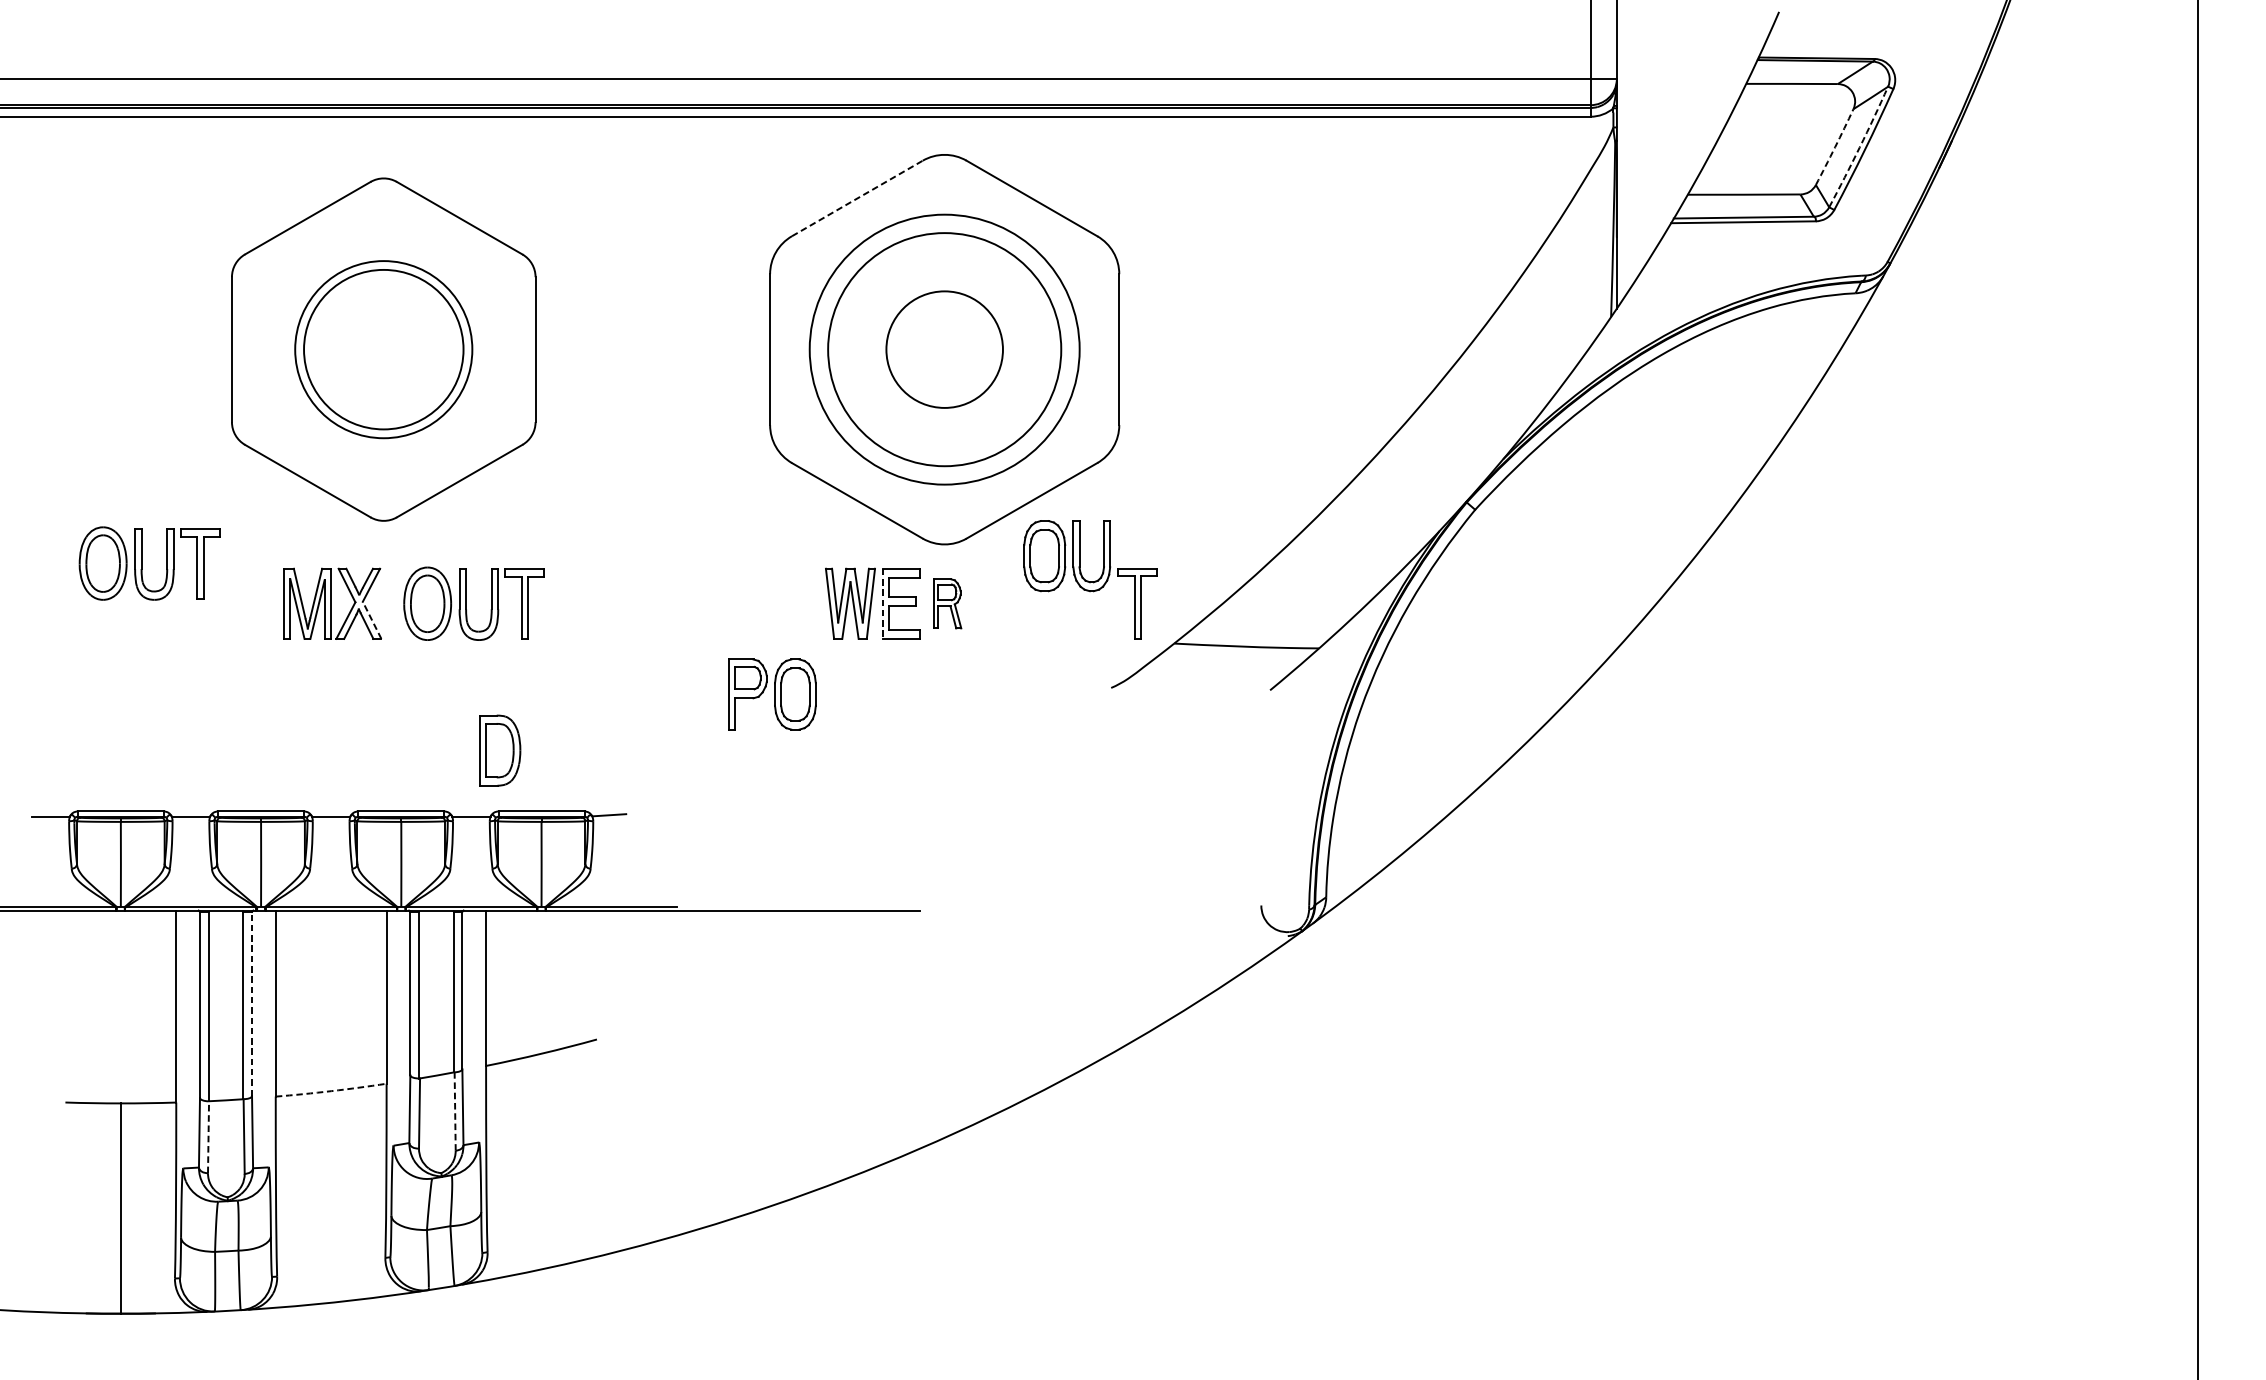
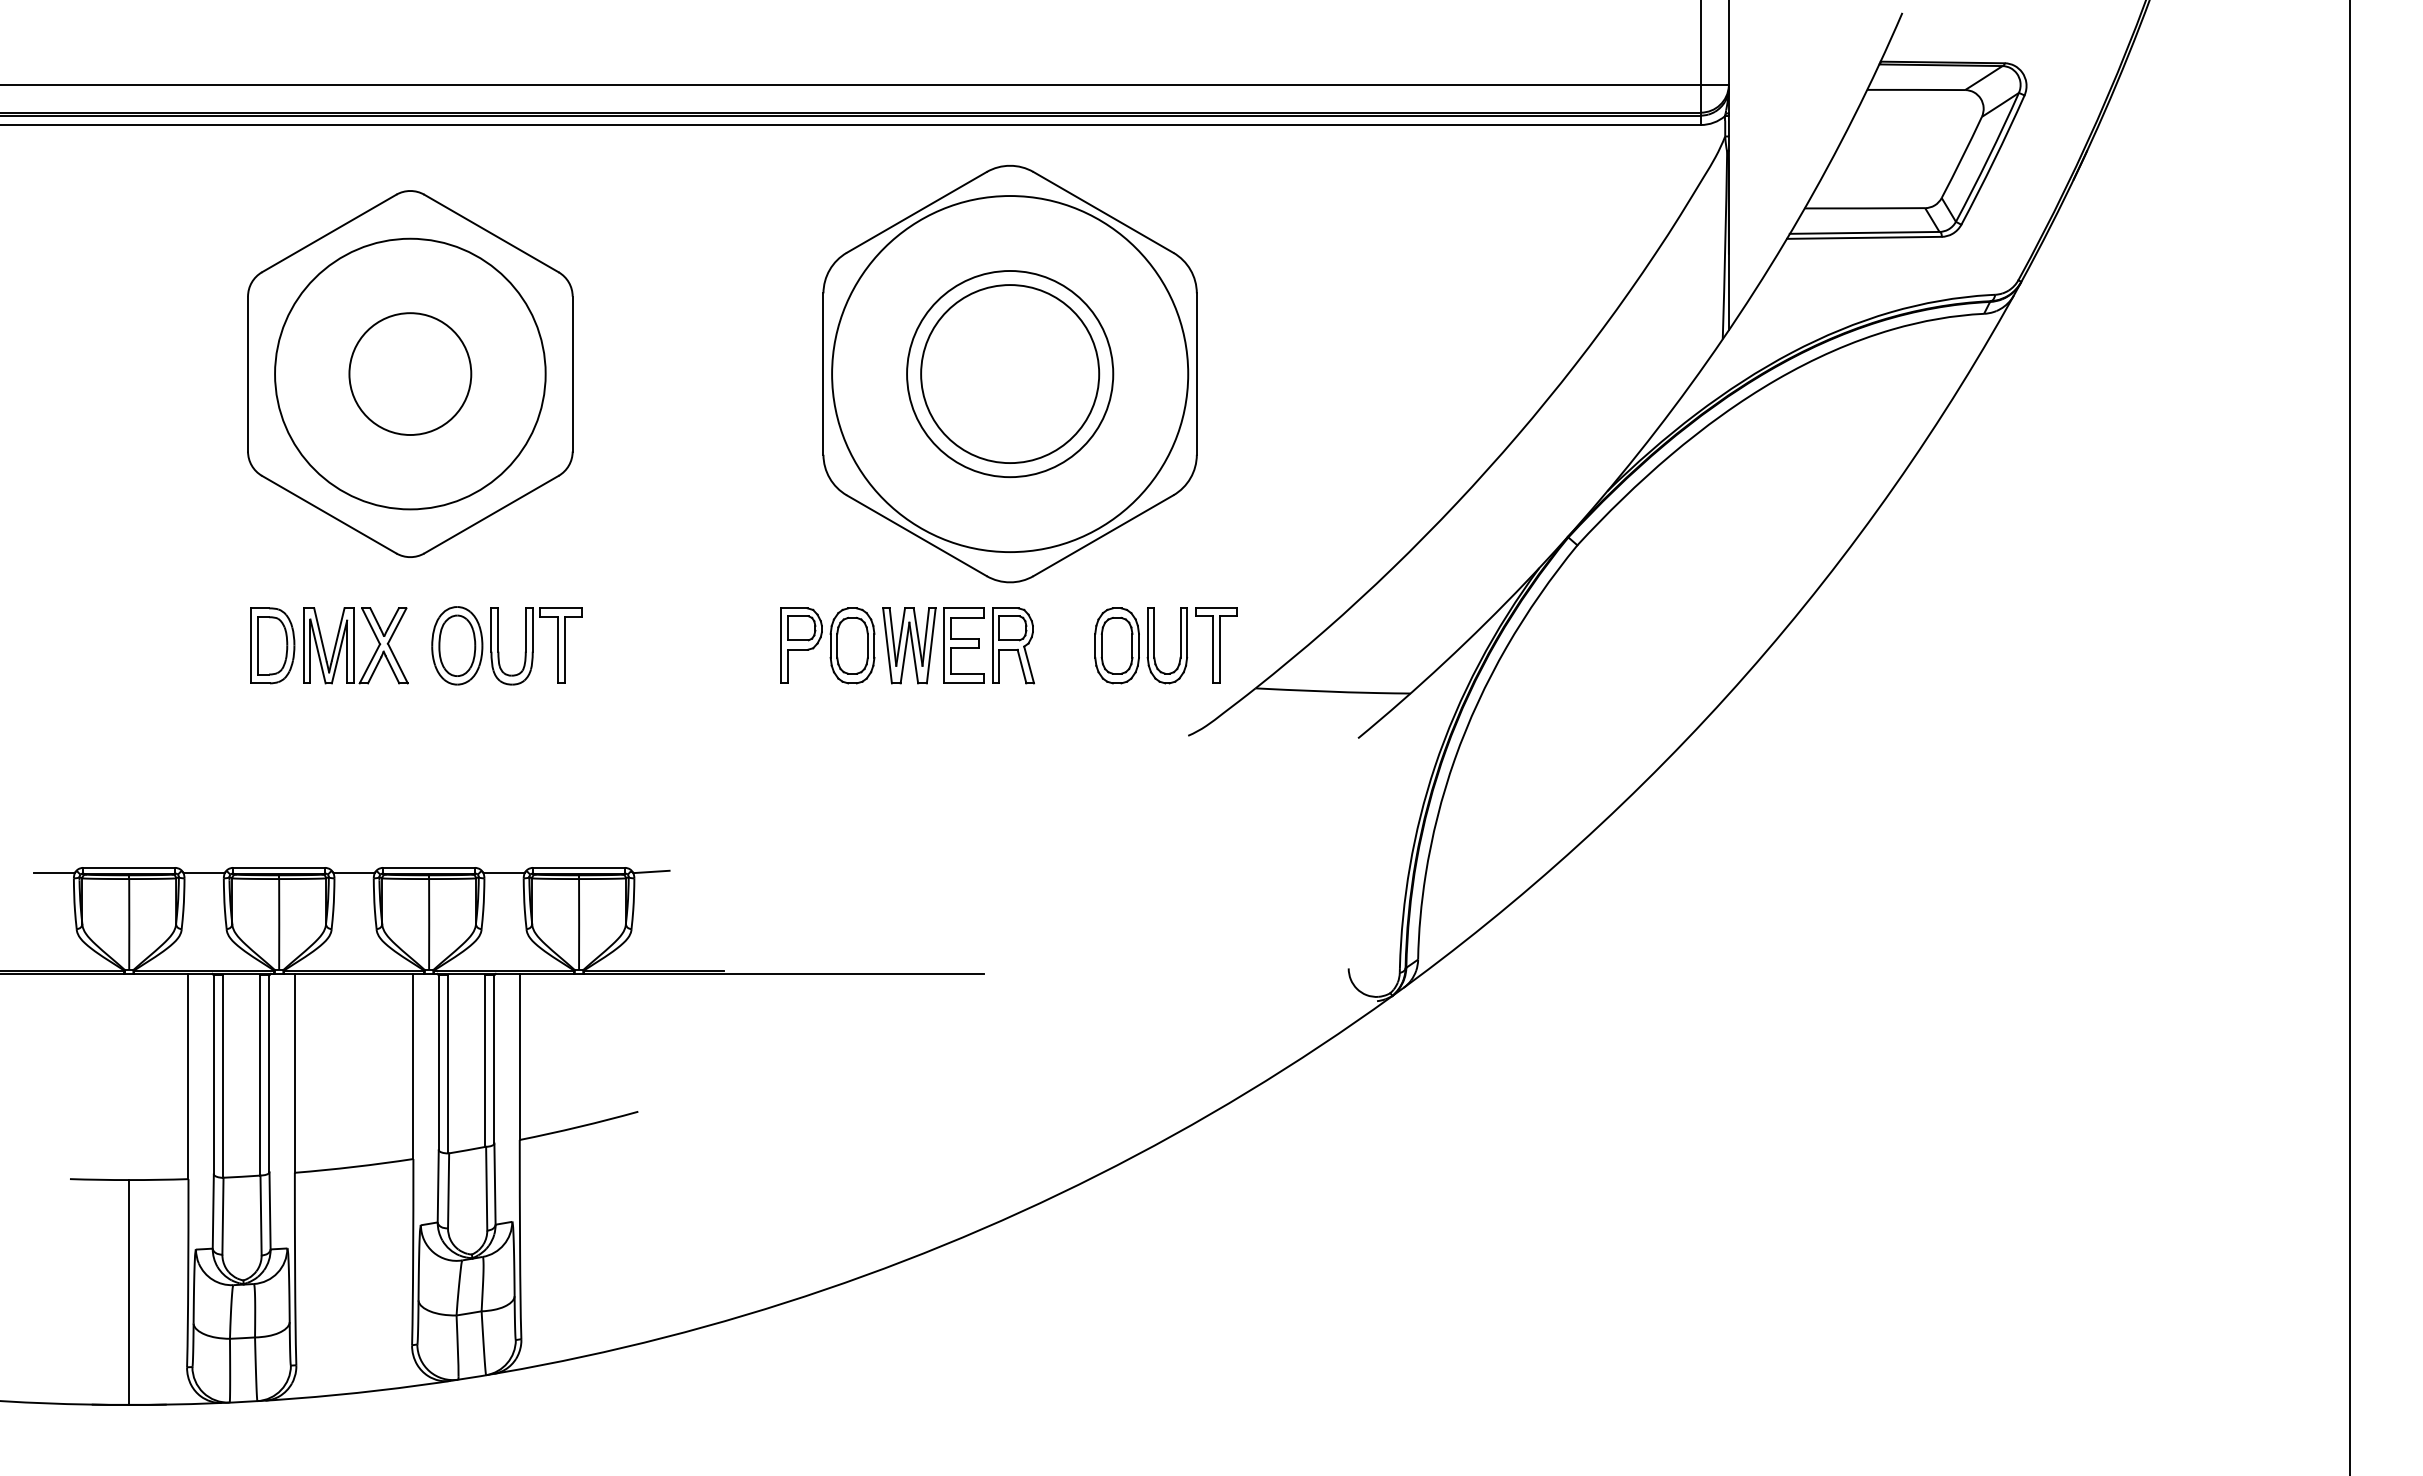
arc: (1835, 147) -> (1962, 157), dashed -> solid
arc: (1859, 147) -> (1988, 157), dashed -> solid
line: (857, 198) -> (916, 212), dashed -> solid
circle: (383, 349) -> (410, 373), size x1.43
circle: (383, 350) -> (410, 374), size x0.71
circle: (945, 350) -> (1010, 374), size x0.71
circle: (945, 350) -> (1010, 374), size x1.43
circle: (945, 350) -> (1010, 374), size x1.43
part: (1067, 555) -> (1141, 645), moved
part: (141, 563) -> (151, 602), removed
part: (947, 603) -> (1013, 645), size x1.43
line: (883, 604) -> (944, 646), dashed -> solid
line: (371, 620) -> (397, 663), dashed -> solid
part: (772, 694) -> (827, 645), moved
part: (499, 750) -> (272, 645), moved
line: (252, 1003) -> (269, 1073), dashed -> solid
arc: (331, 1090) -> (354, 1166), dashed -> solid
line: (454, 1111) -> (486, 1188), dashed -> solid
line: (208, 1136) -> (222, 1215), dashed -> solid

